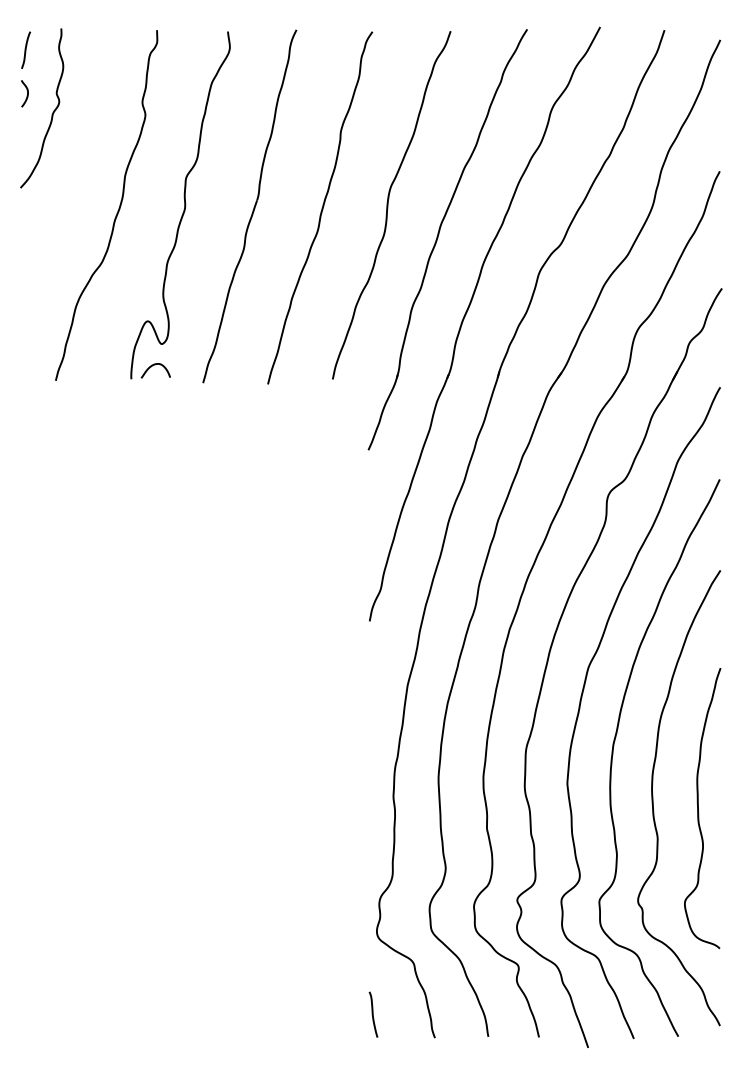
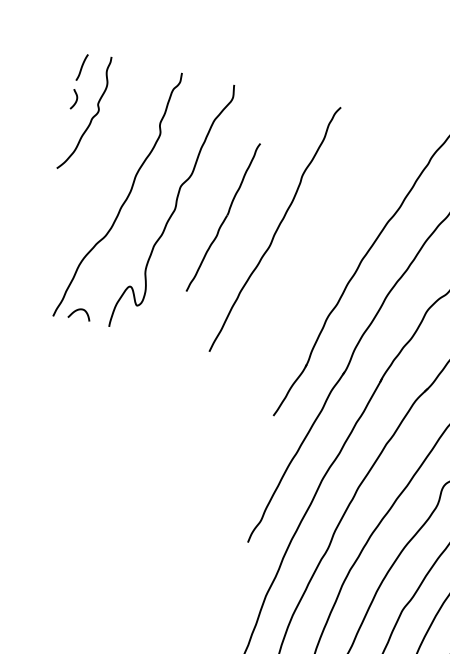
curve: (388, 205) -> (325, 238), removed
part: (249, 206) -> (223, 217), size x0.6
curve: (155, 365) -> (80, 310), moved

